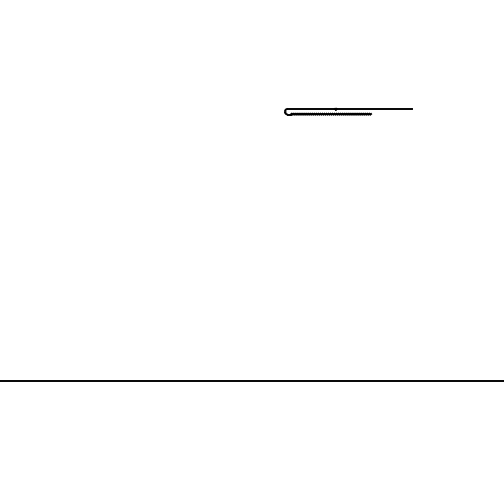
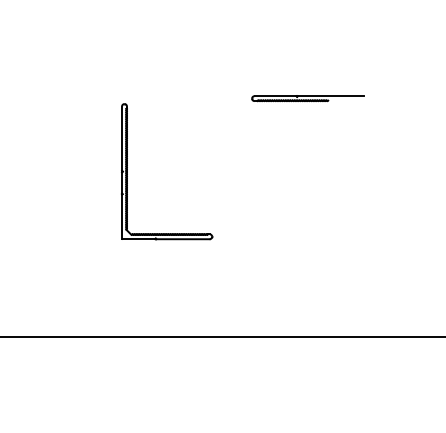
part: (143, 194) -> (127, 171), added

